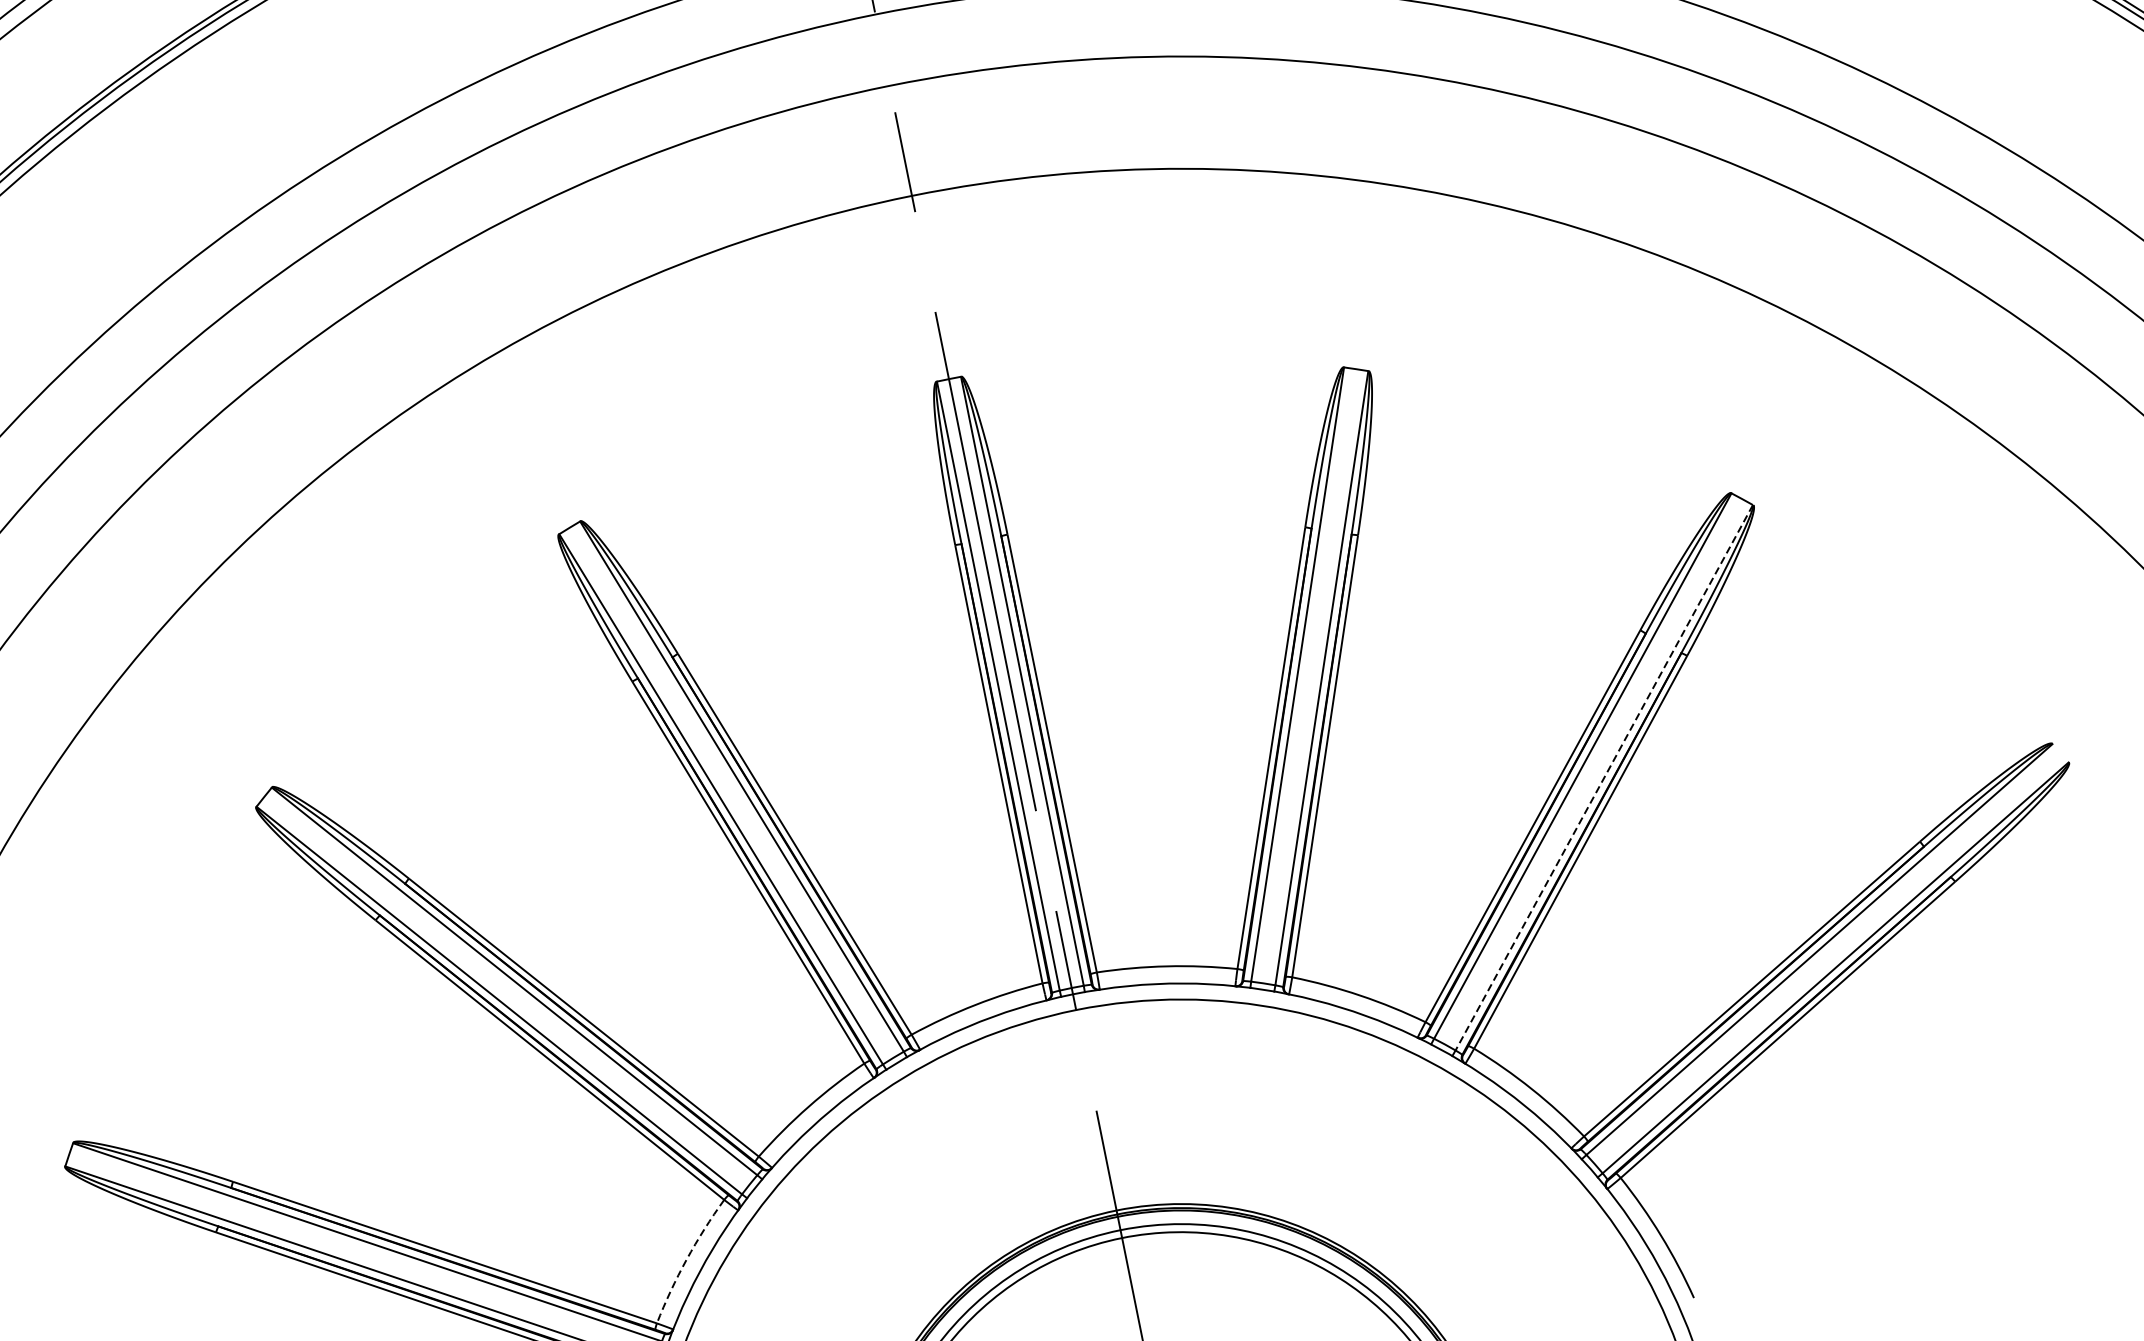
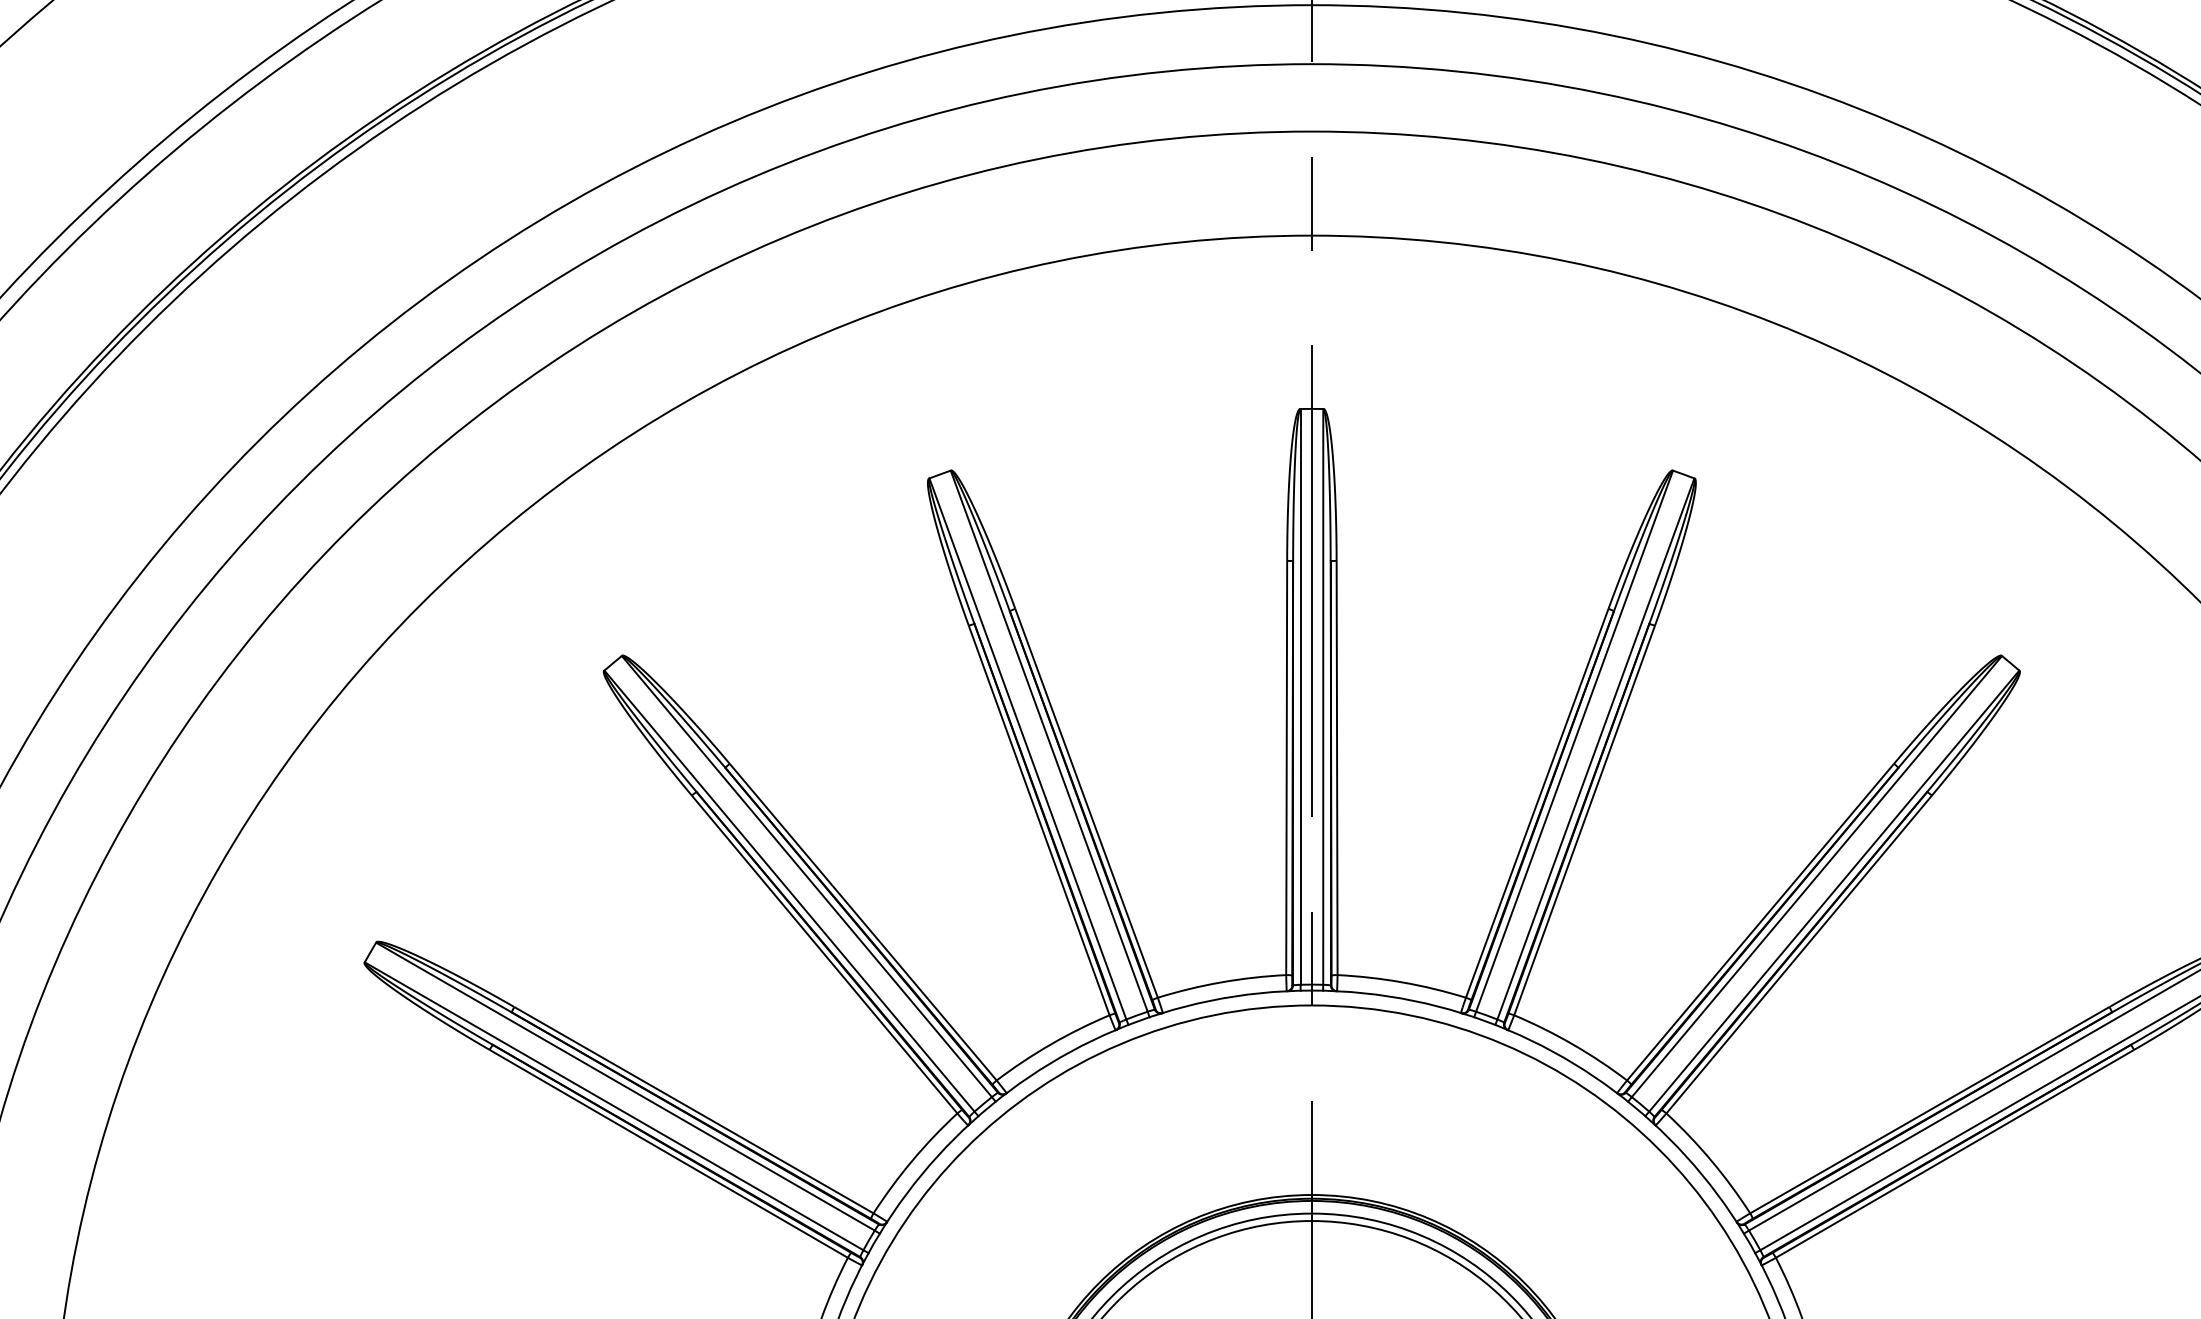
line: (1604, 778) -> (1834, 891), dashed -> solid
arc: (686, 1259) -> (912, 1160), dashed -> solid

